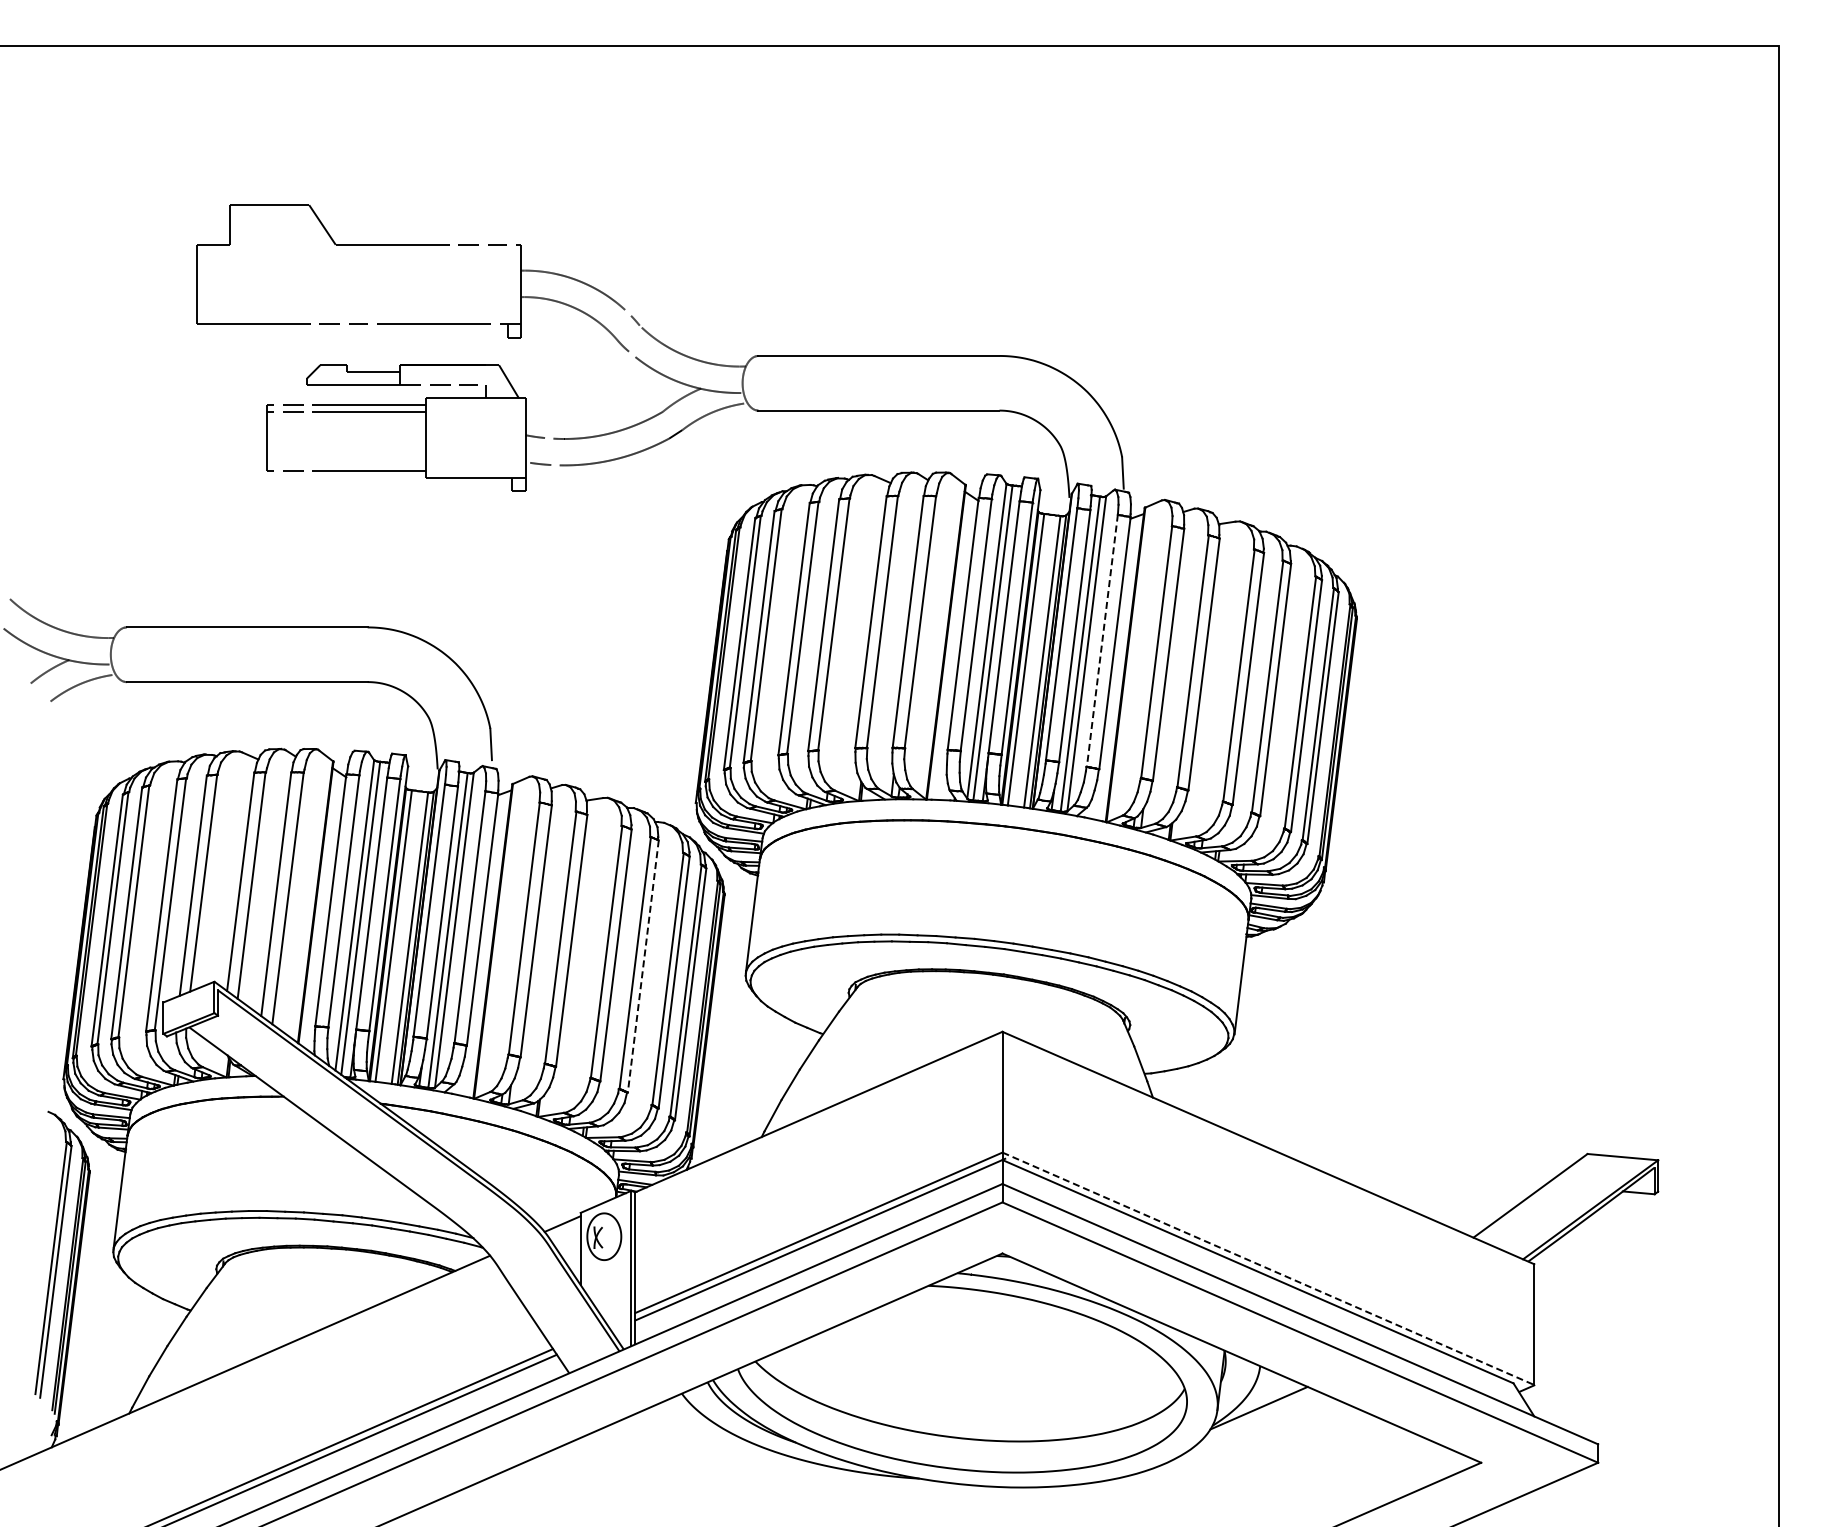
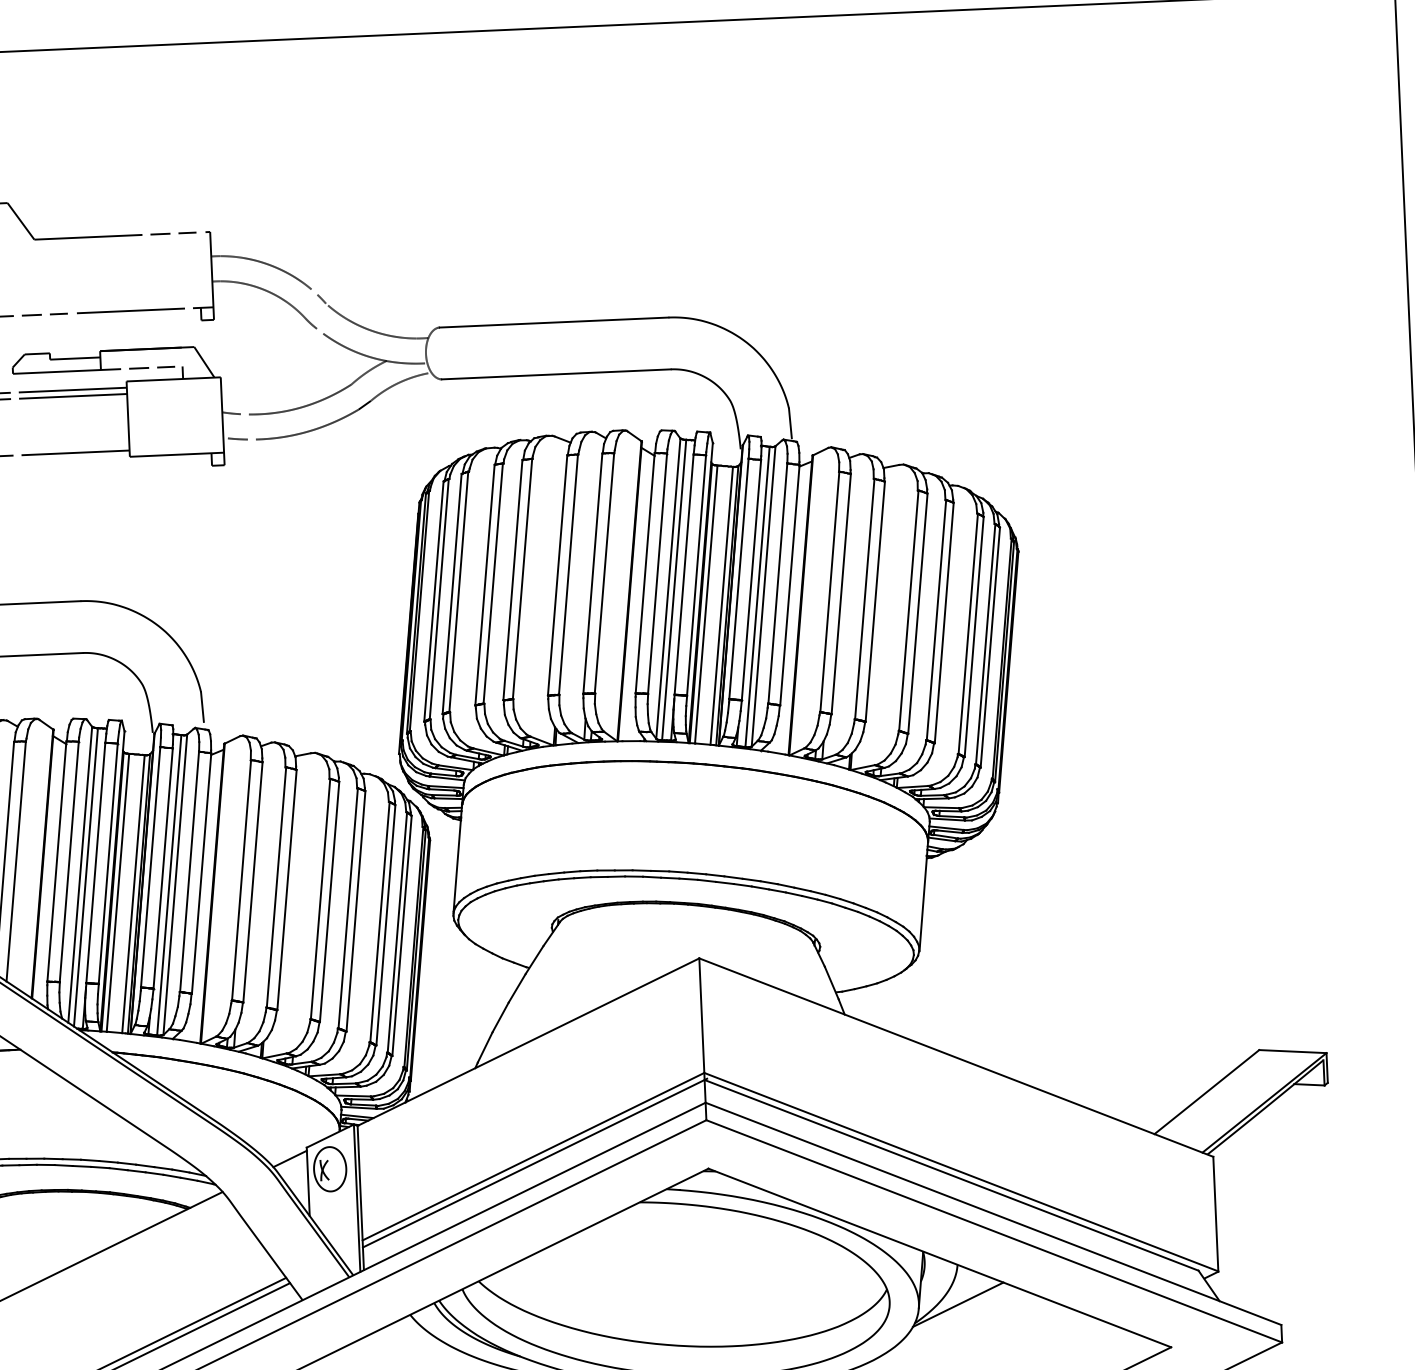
line: (1102, 641) -> (778, 584), dashed -> solid
line: (643, 966) -> (356, 911), dashed -> solid
line: (1268, 1268) -> (961, 1171), dashed -> solid

